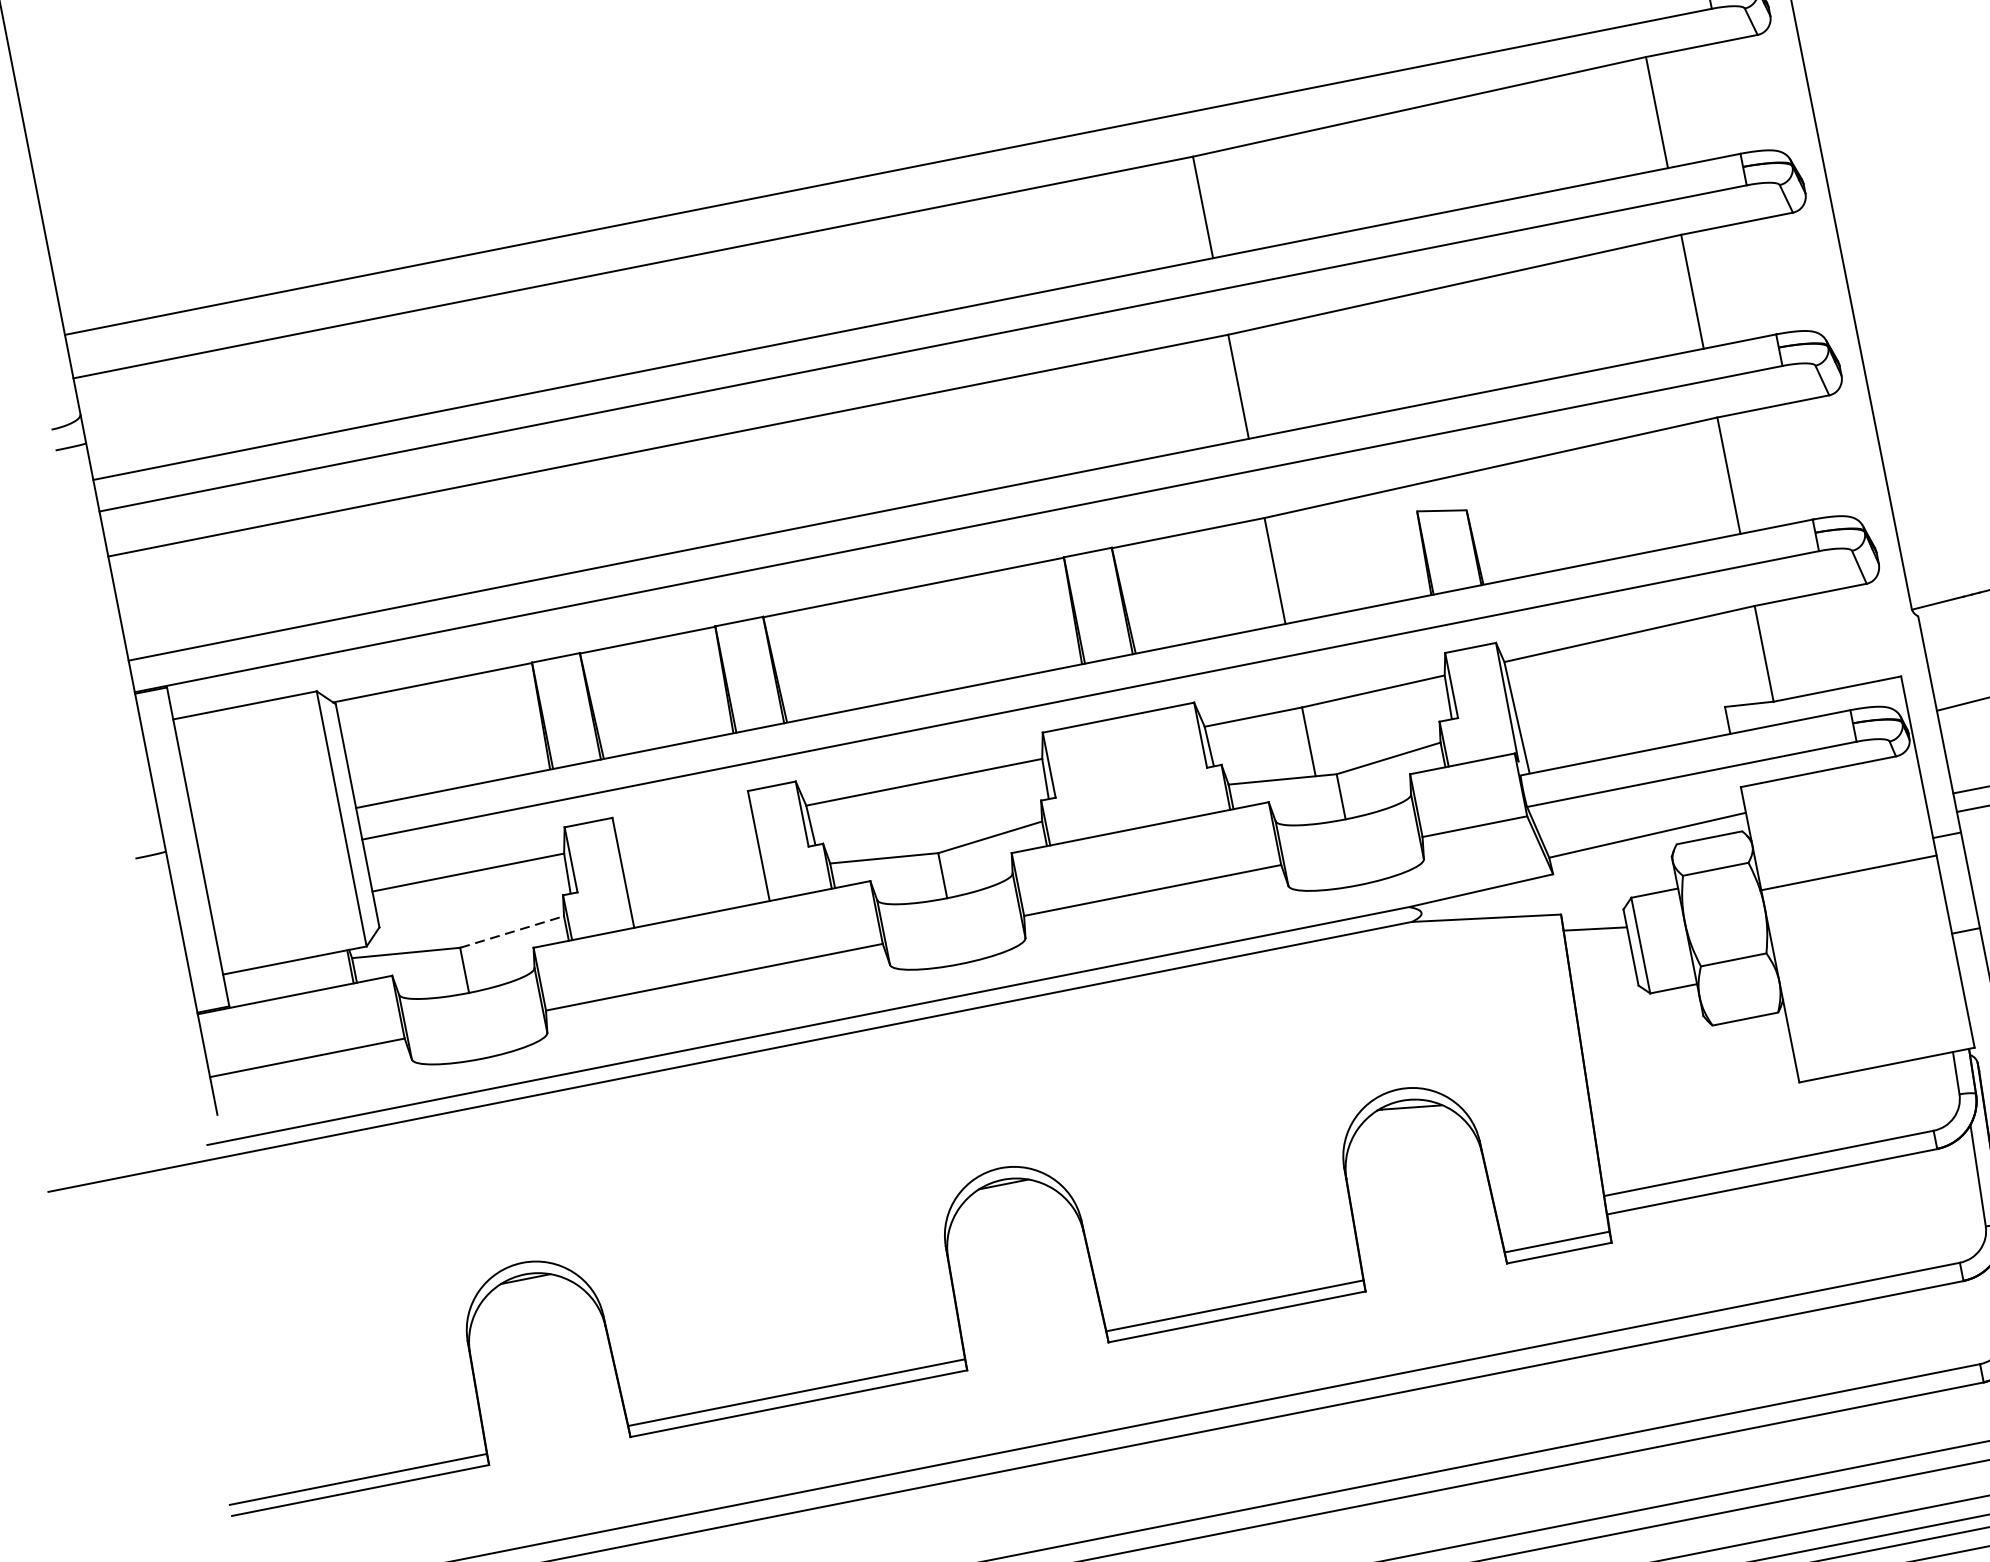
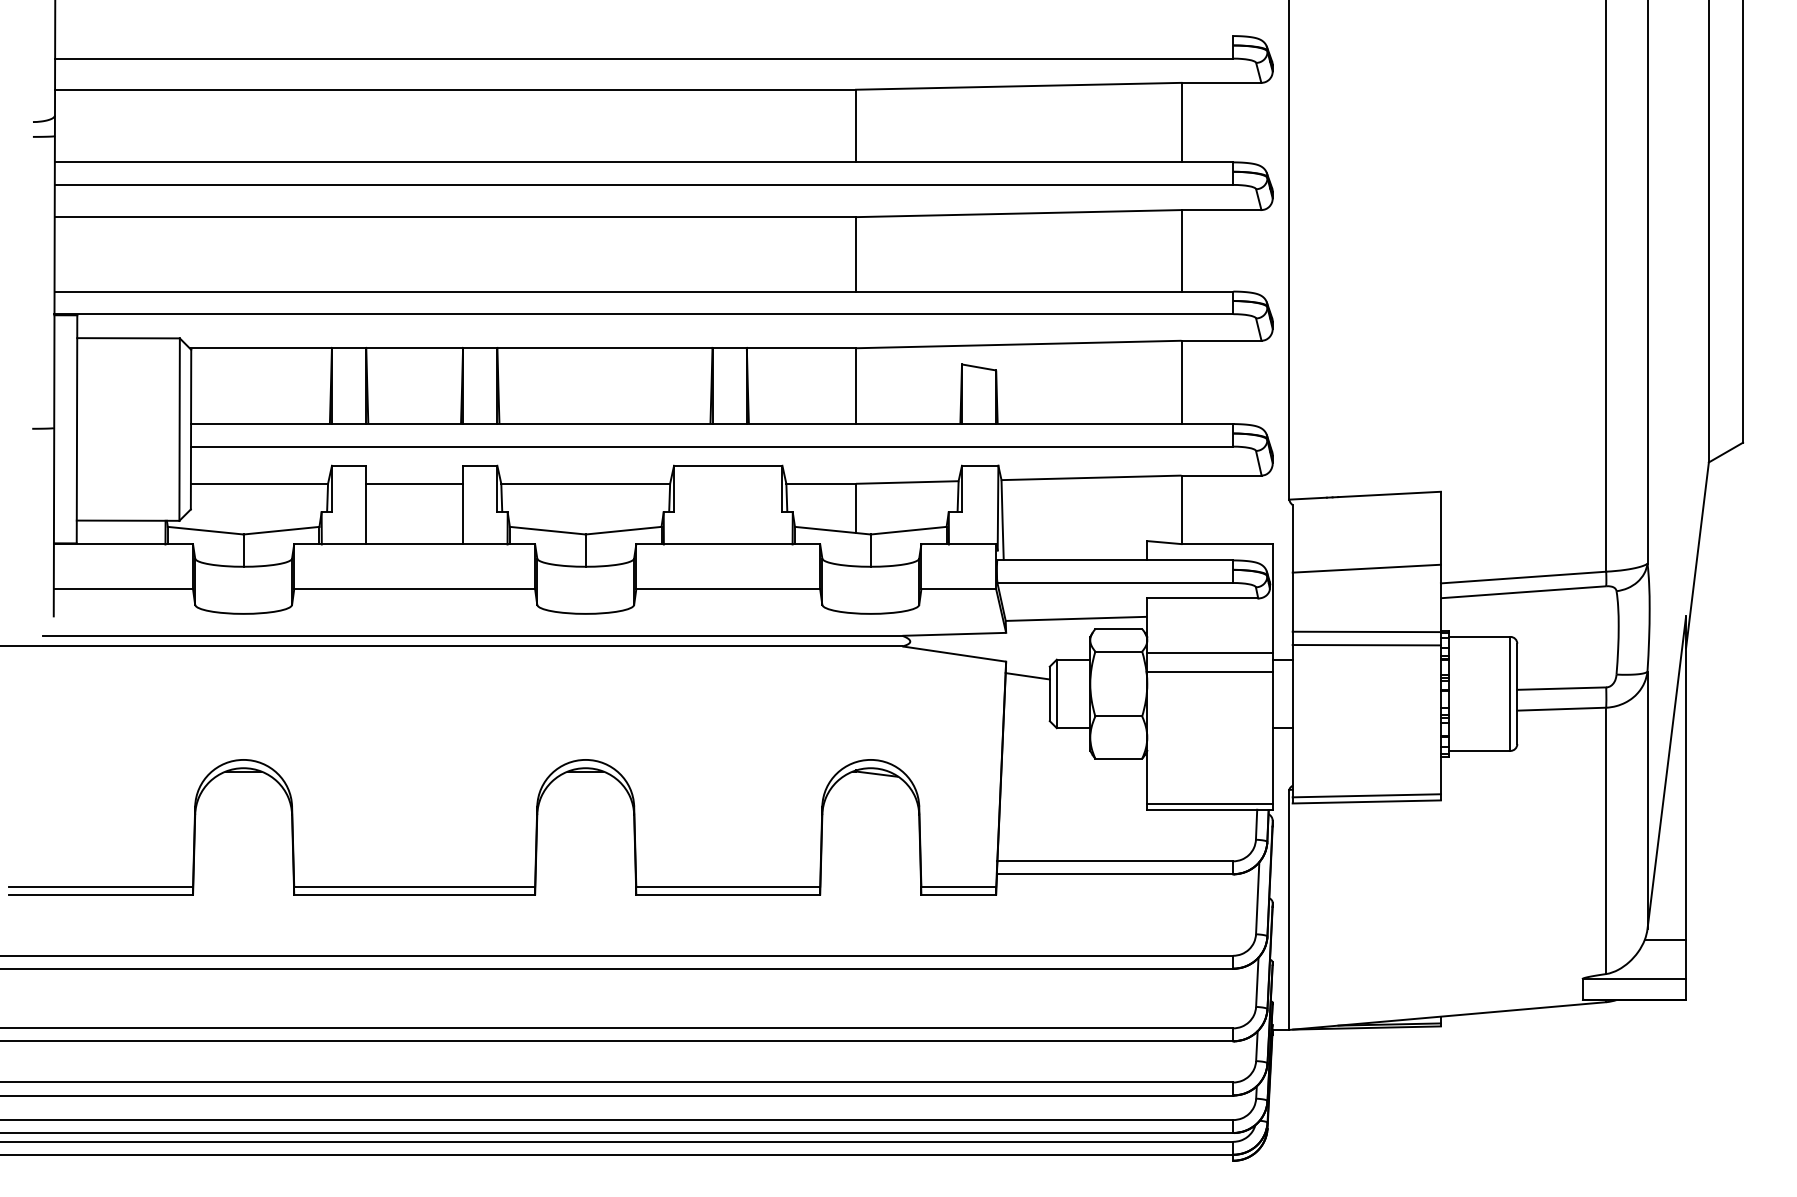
line: (684, 829) -> (414, 483), added
line: (1842, 845) -> (1209, 652), added
line: (513, 931) -> (282, 530), dashed -> solid
line: (1884, 1056) -> (1209, 803), added

